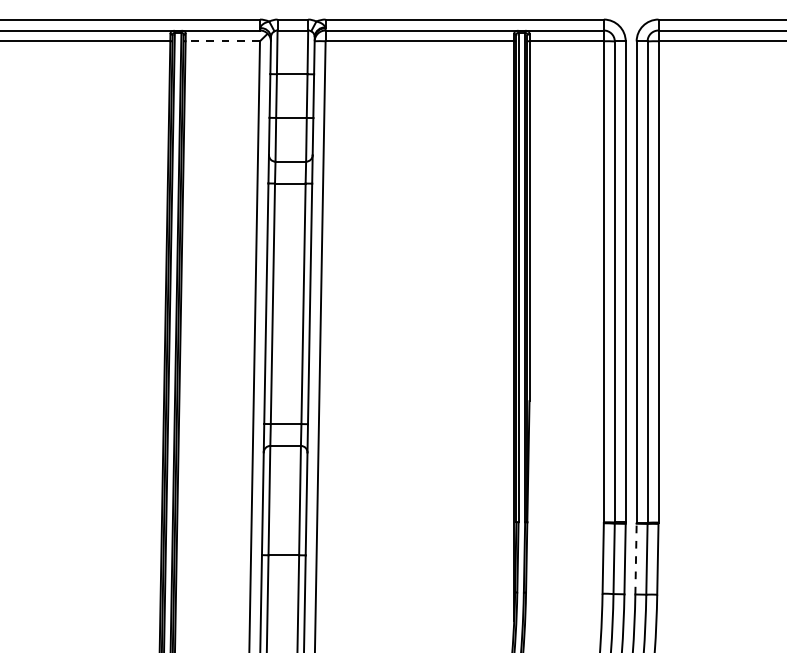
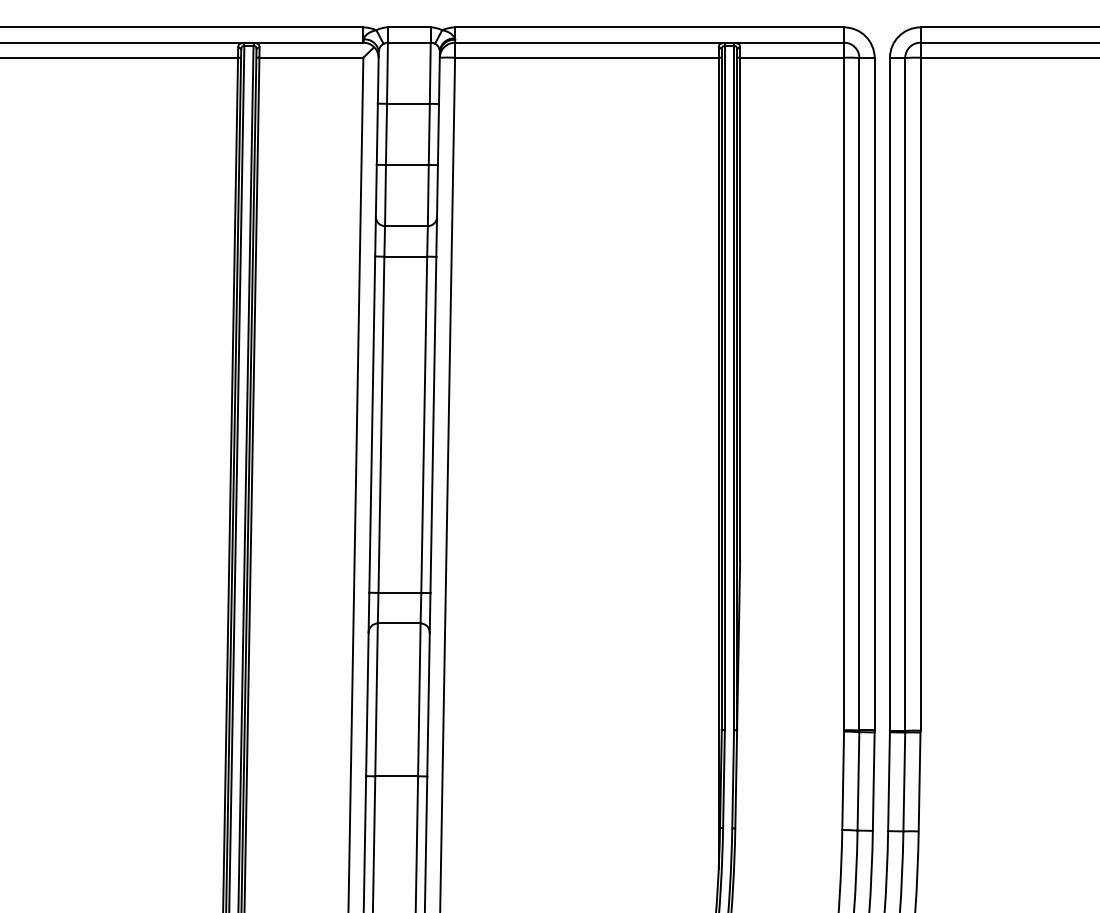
line: (222, 41) -> (310, 58), dashed -> solid
line: (636, 558) -> (889, 780), dashed -> solid

